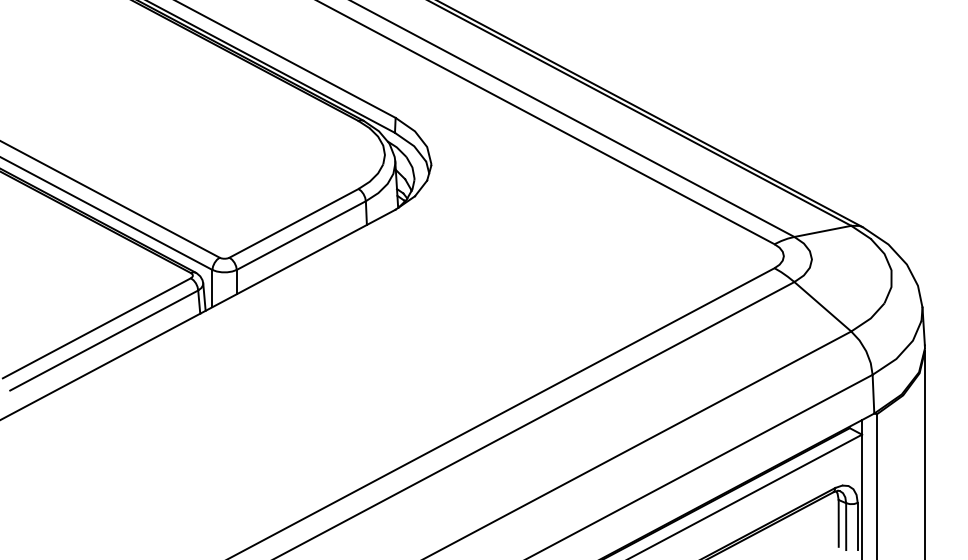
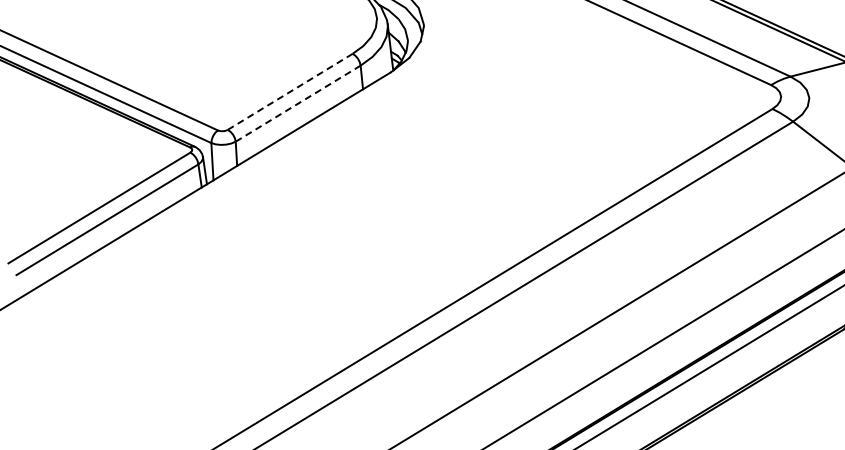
line: (294, 223) -> (290, 91), solid -> dashed
line: (301, 235) -> (298, 103), solid -> dashed

